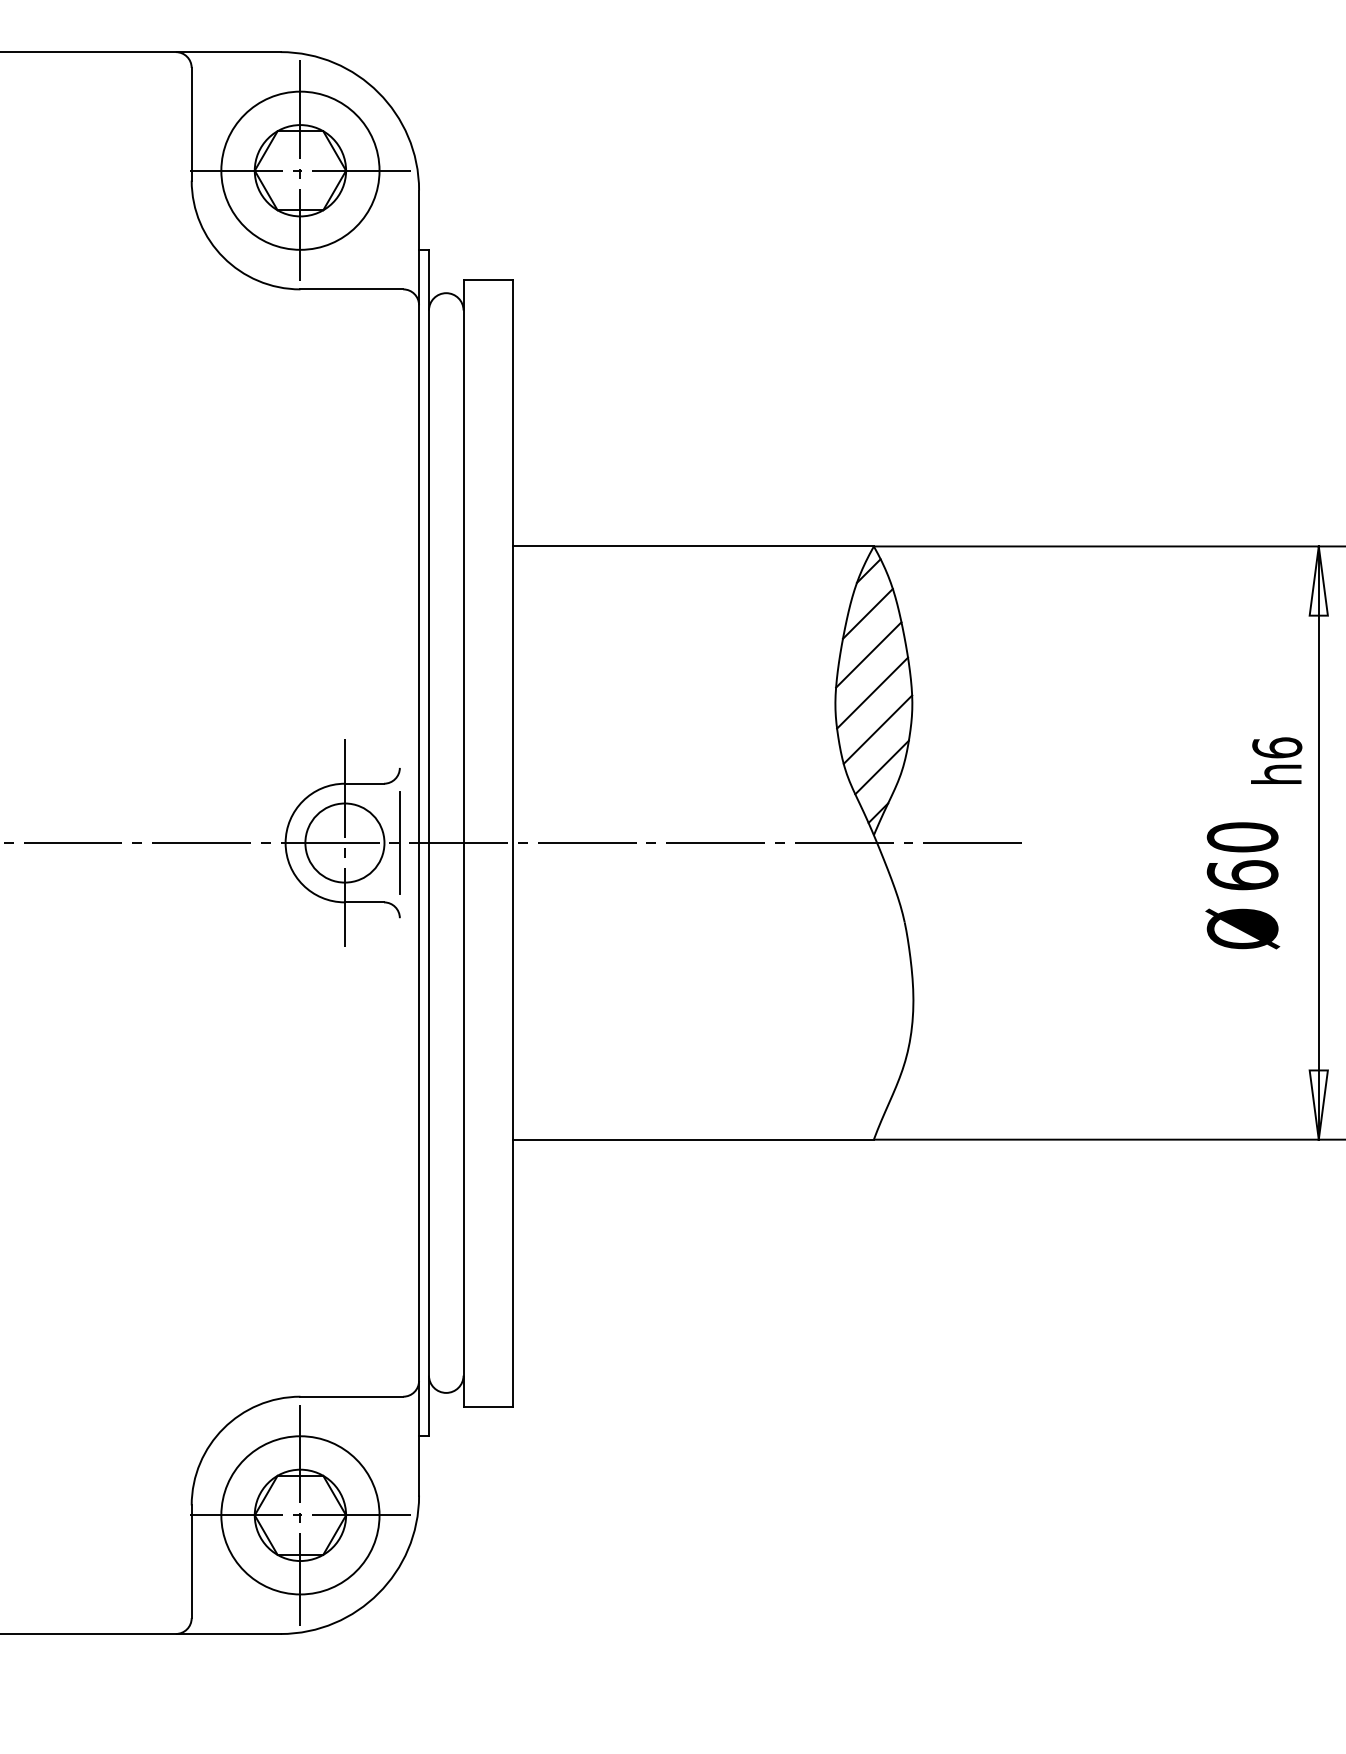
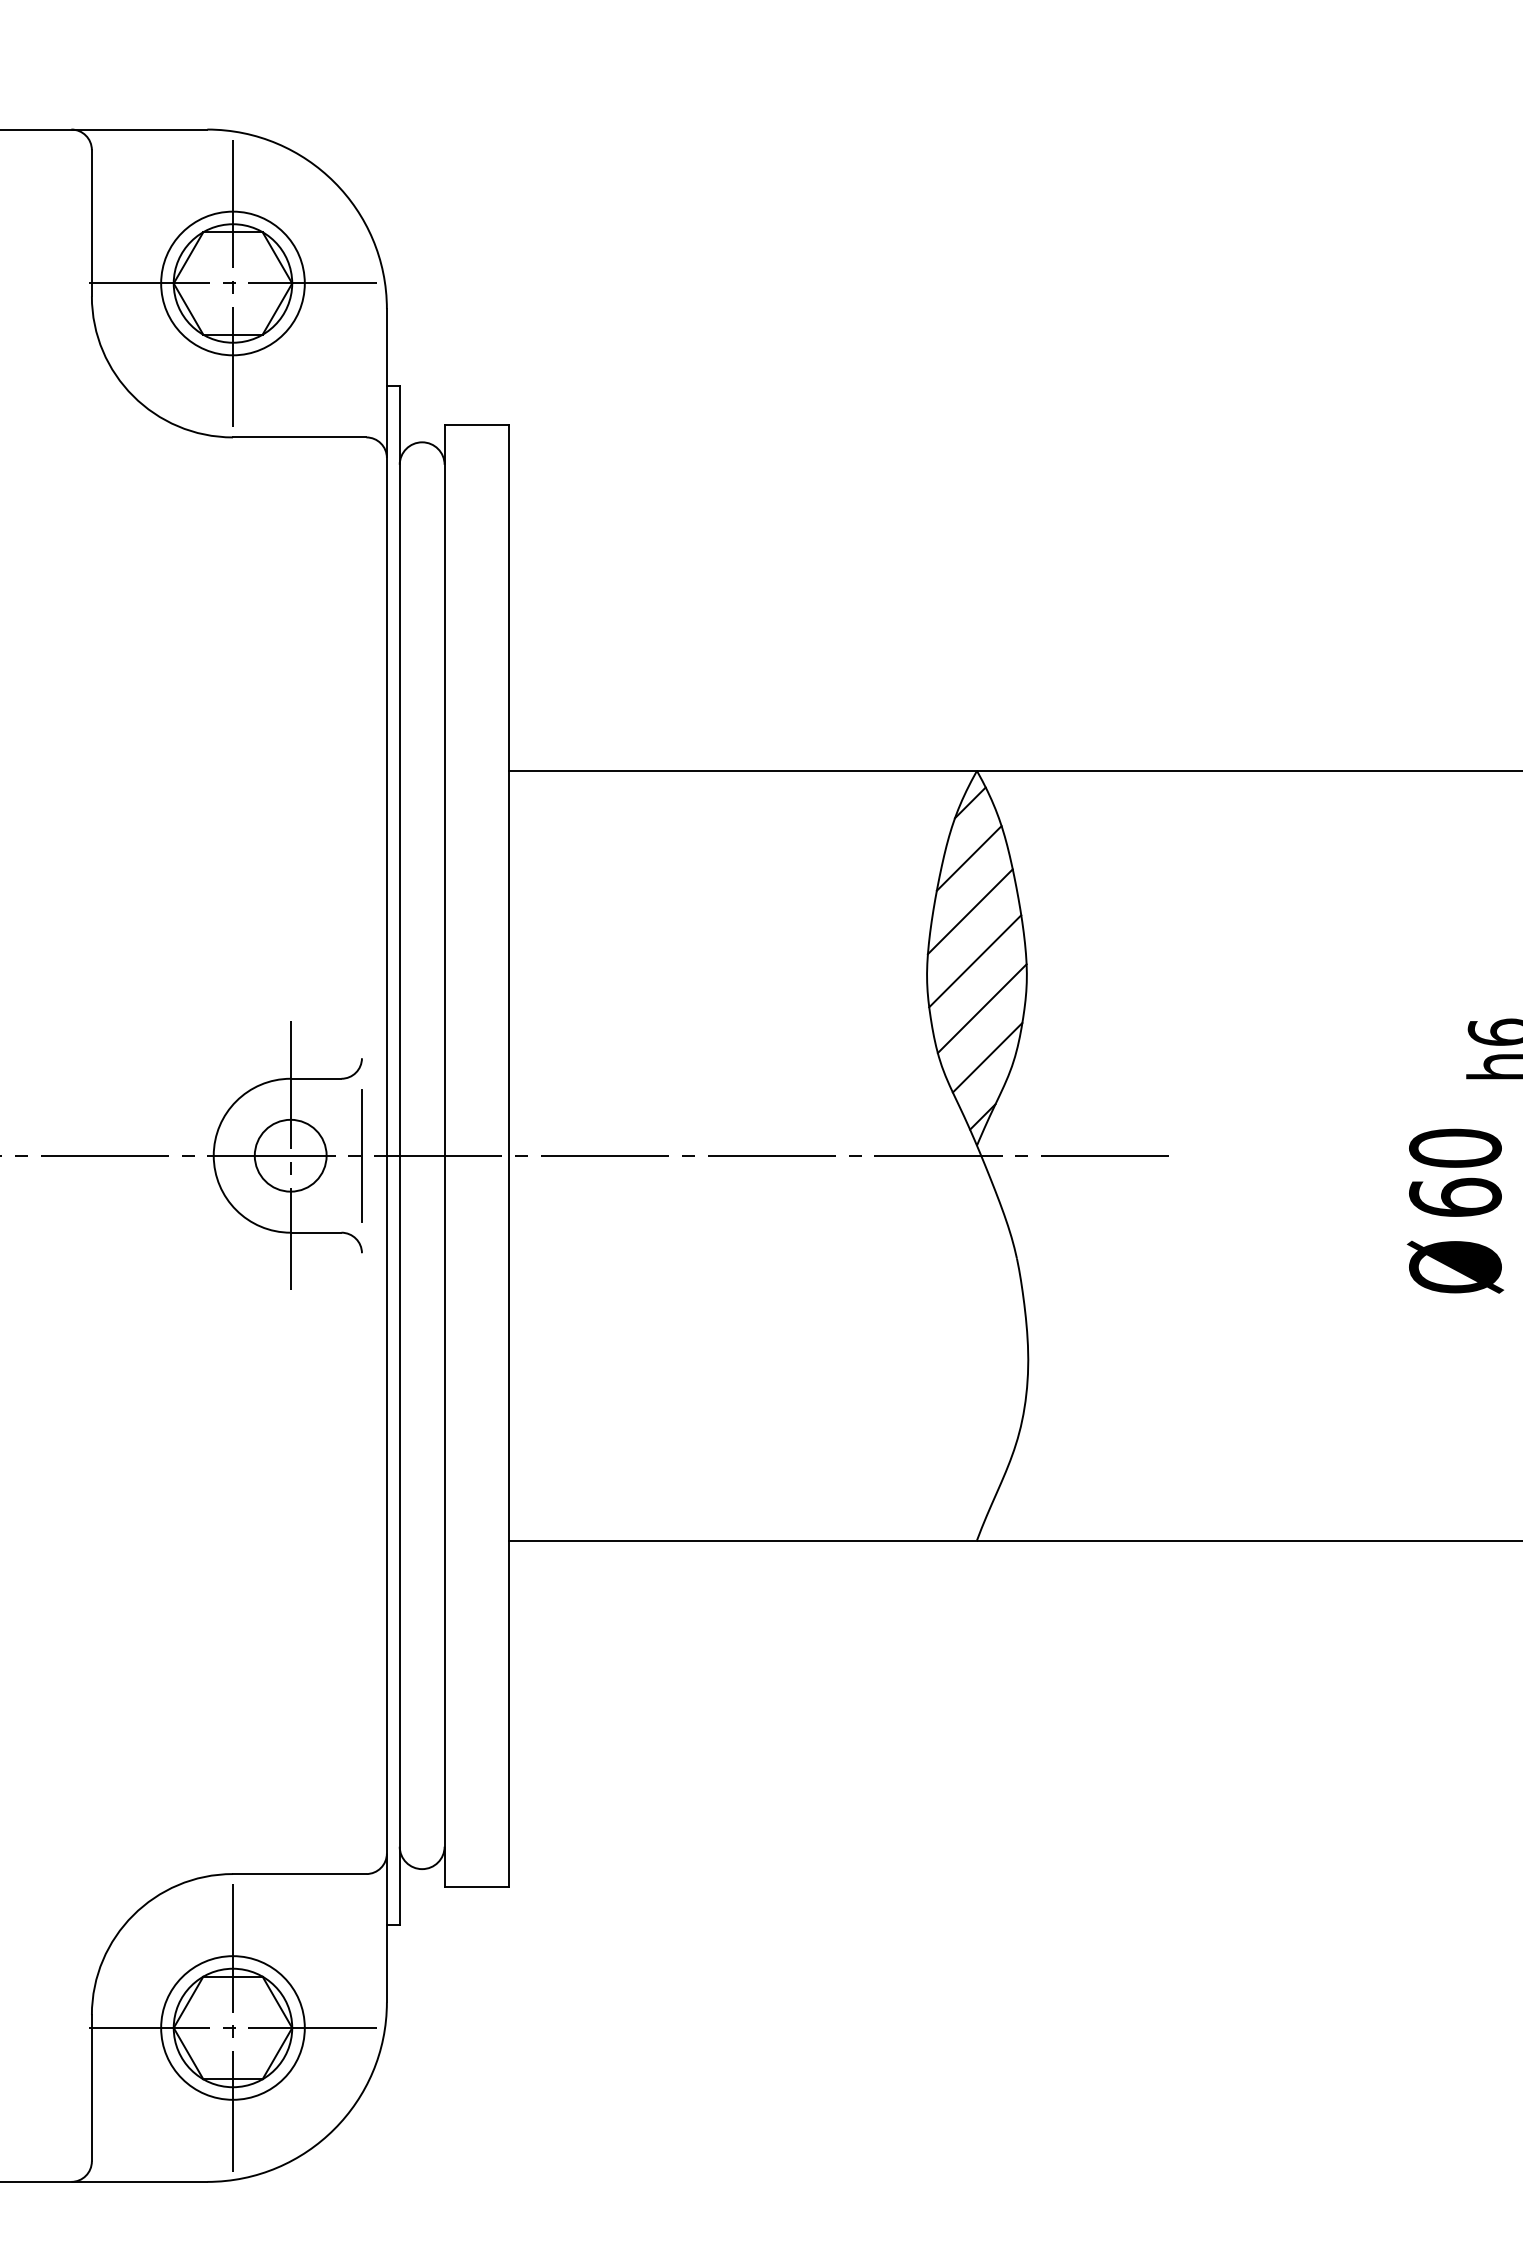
circle: (300, 170) -> (233, 283), size x0.7
circle: (344, 842) -> (290, 1155), size x0.7
circle: (300, 1515) -> (233, 2028), size x0.7

